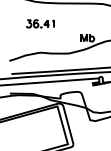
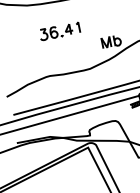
part: (39, 23) -> (58, 31), moved

